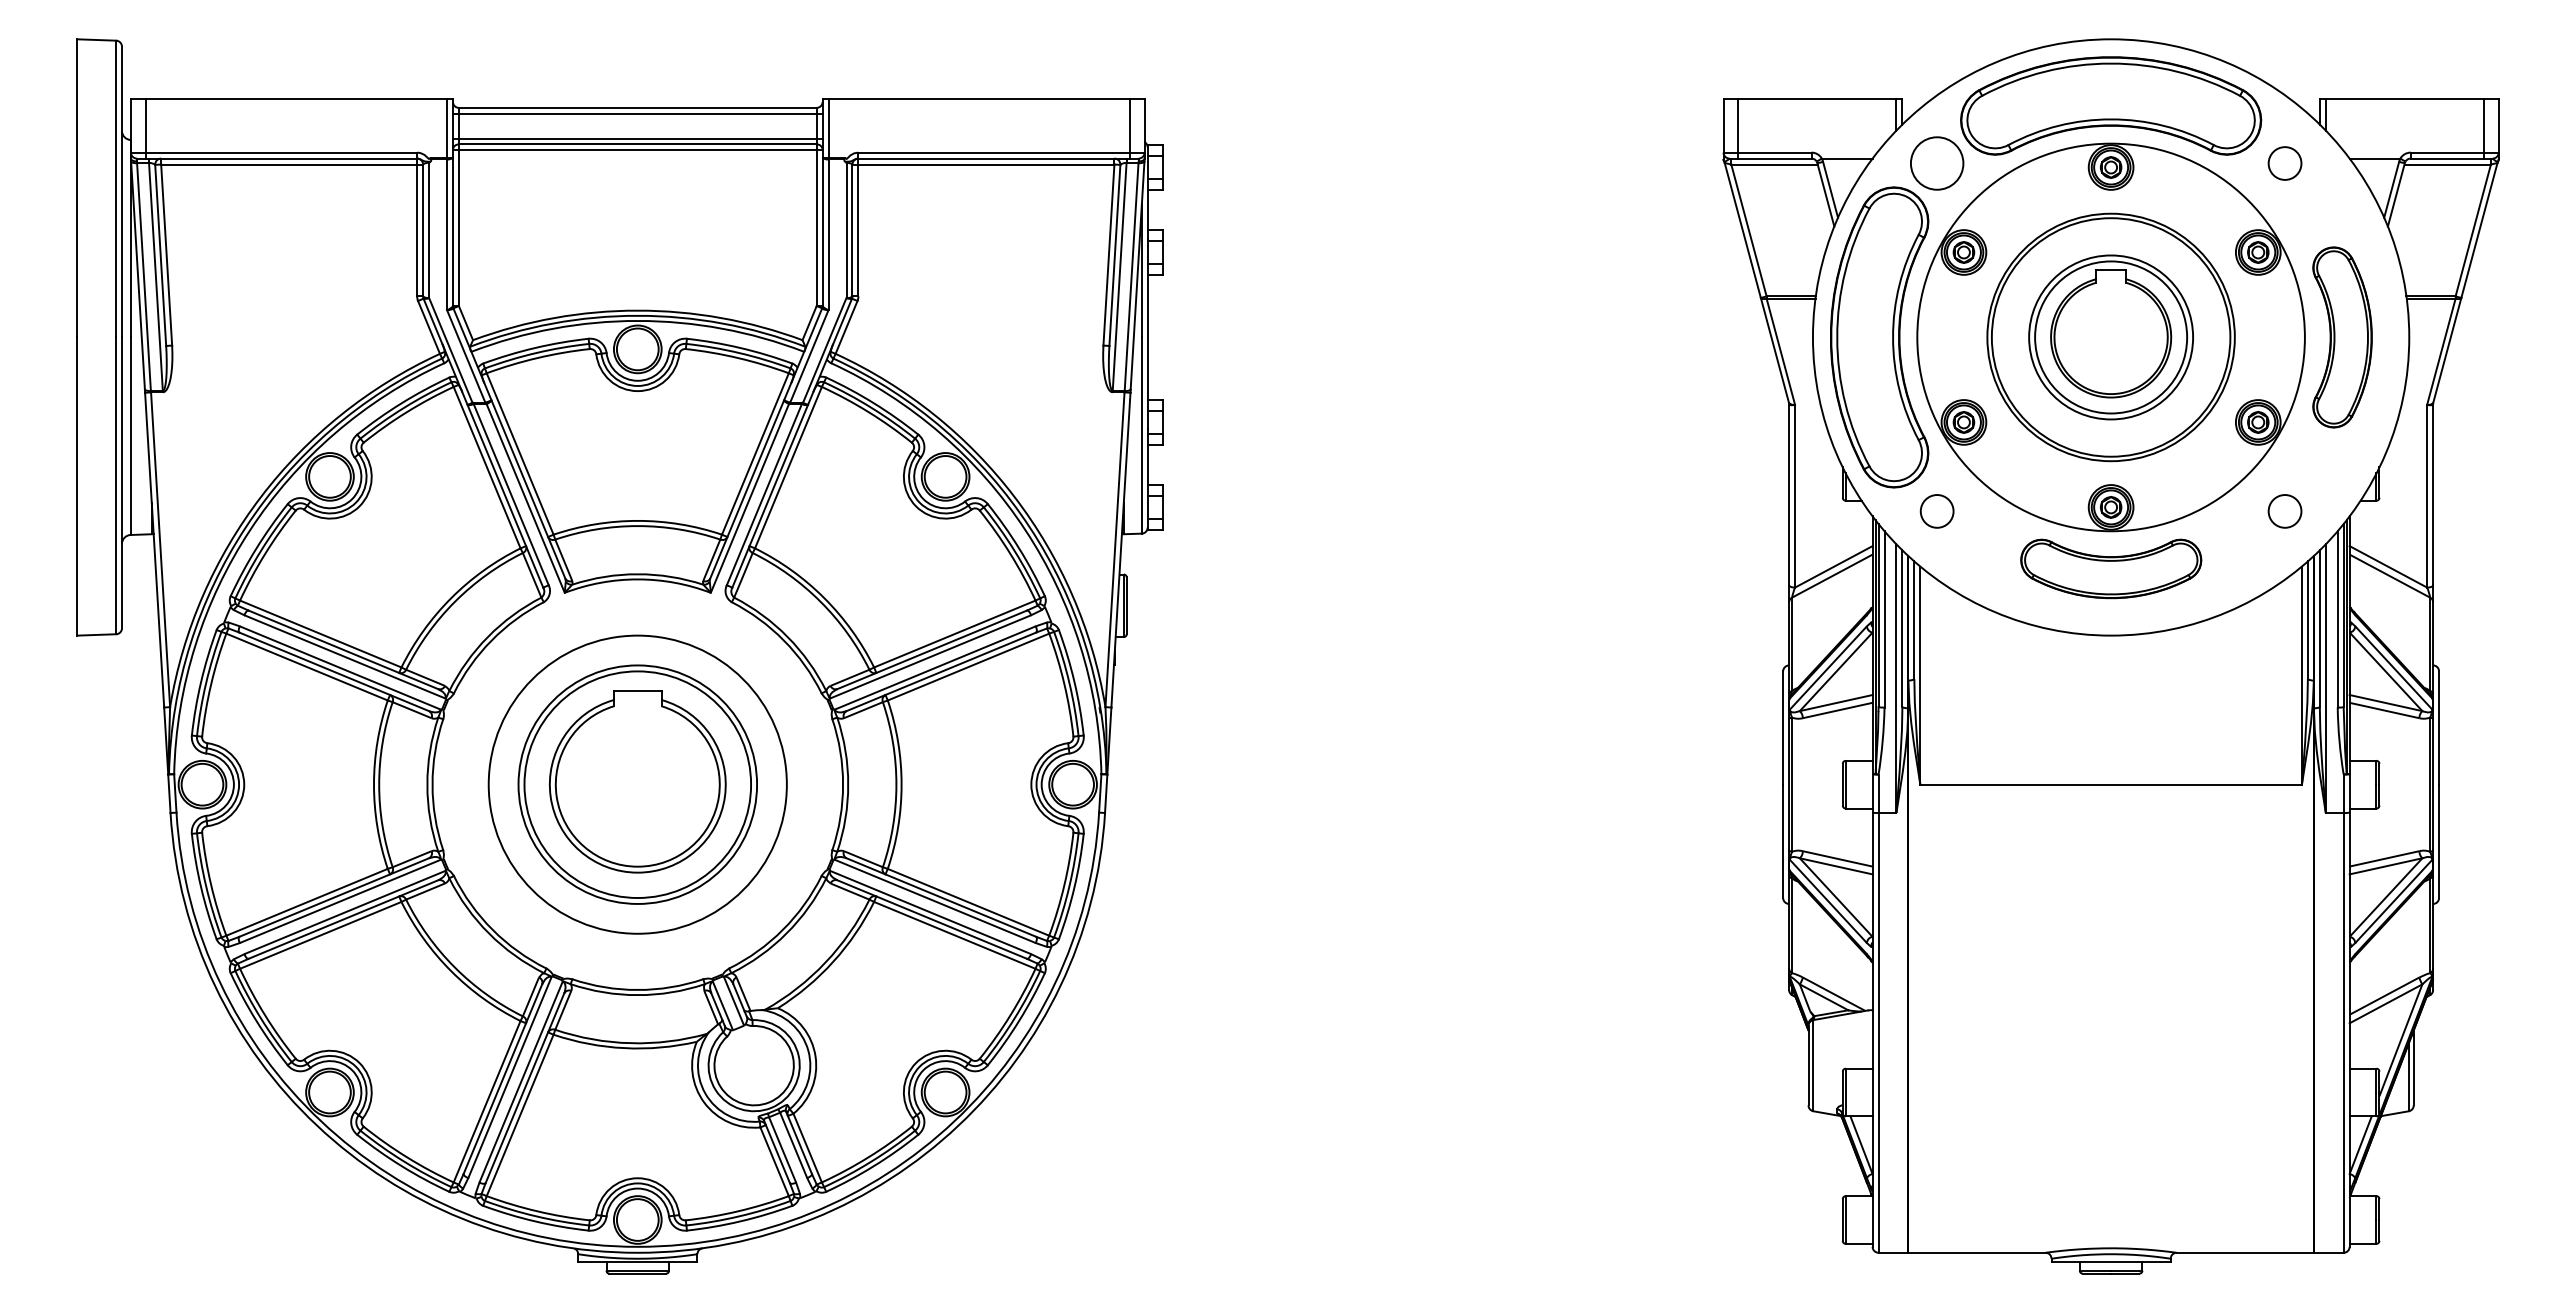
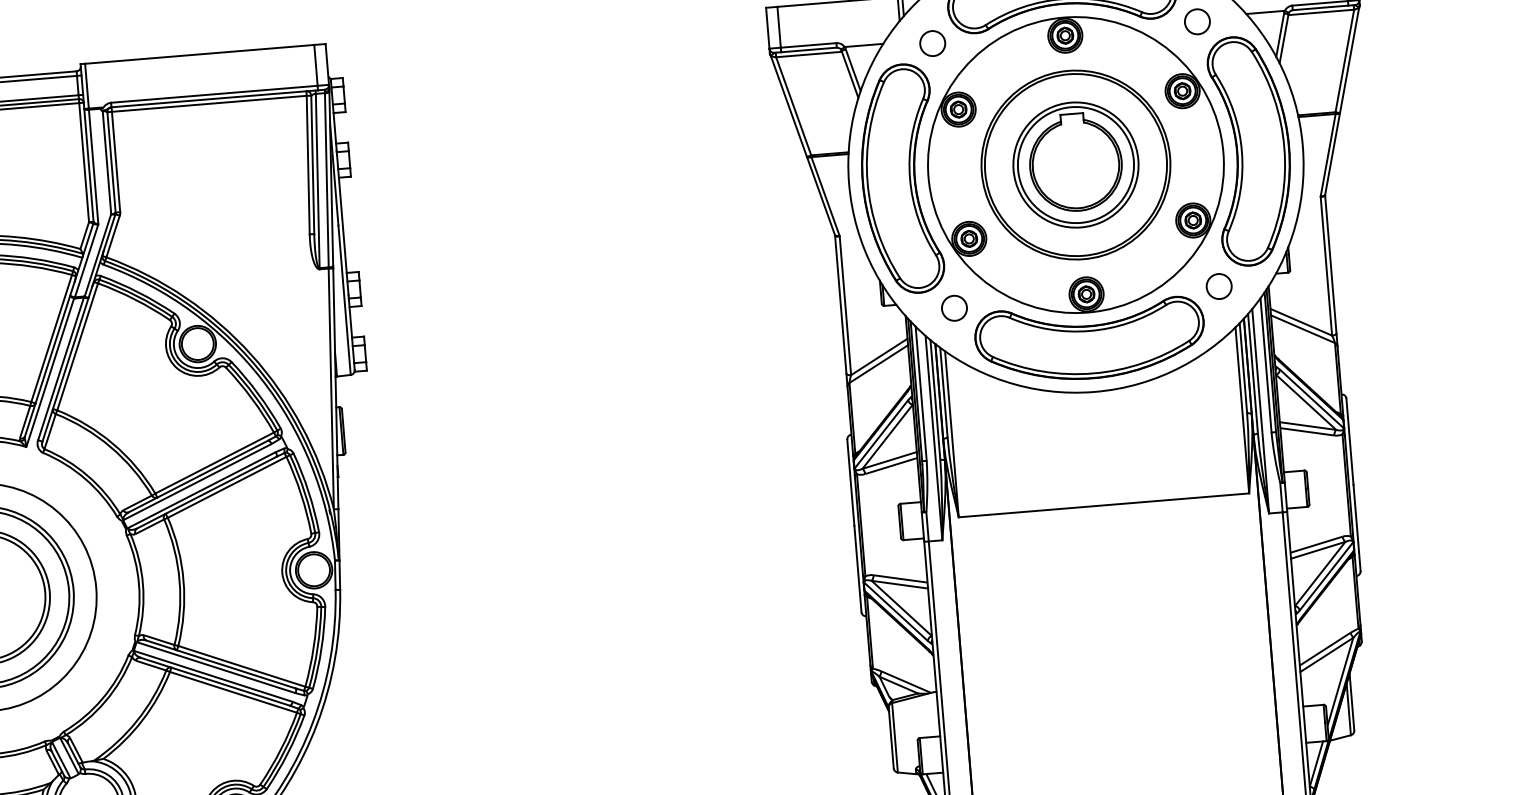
circle: (1936, 163) -> (932, 43), size x0.62
part: (2342, 337) -> (1252, 150), size x1.67
part: (2111, 568) -> (1090, 340), size x1.67

